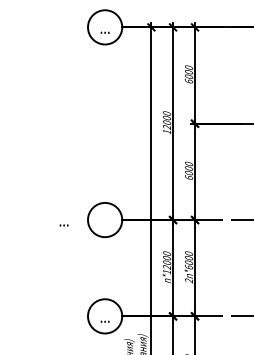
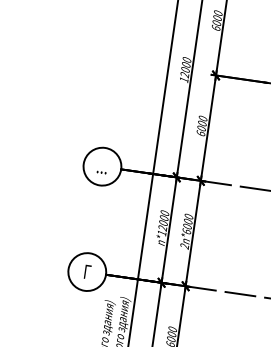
text: (63, 225) -> (100, 172), moved
text: (104, 316) -> (86, 272), ... -> Г

